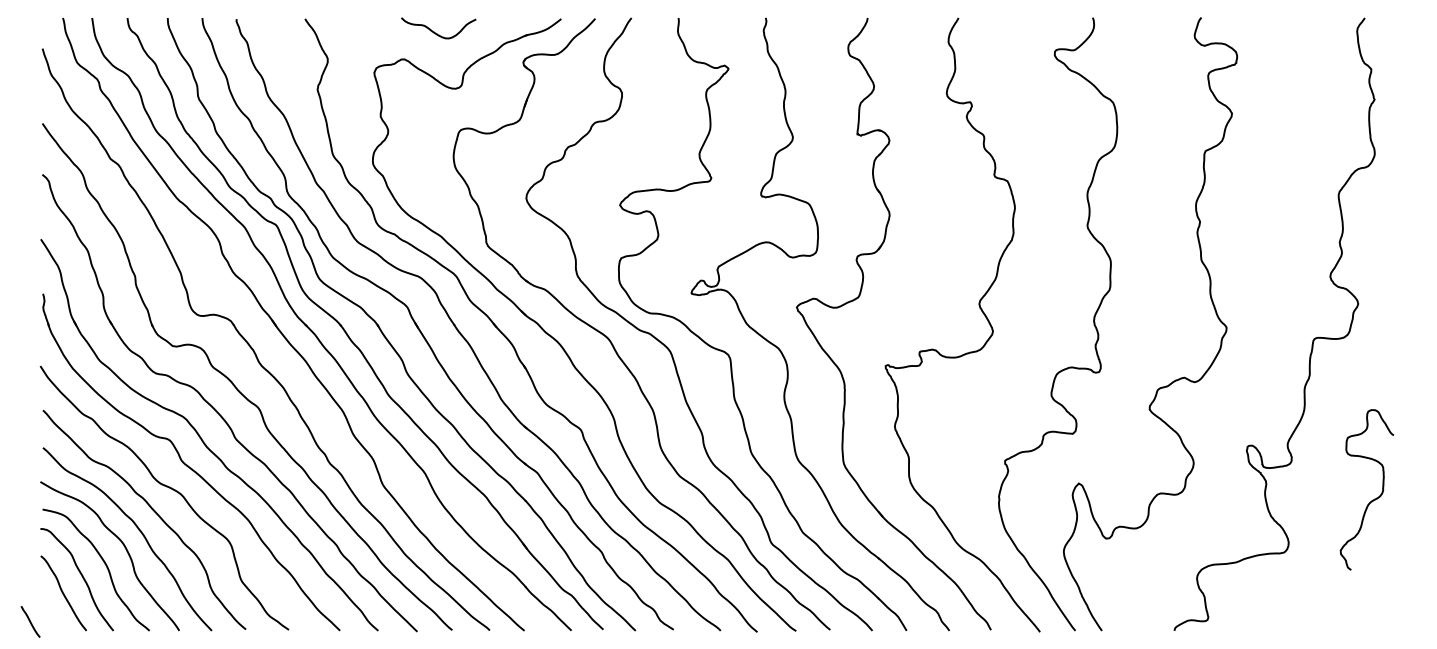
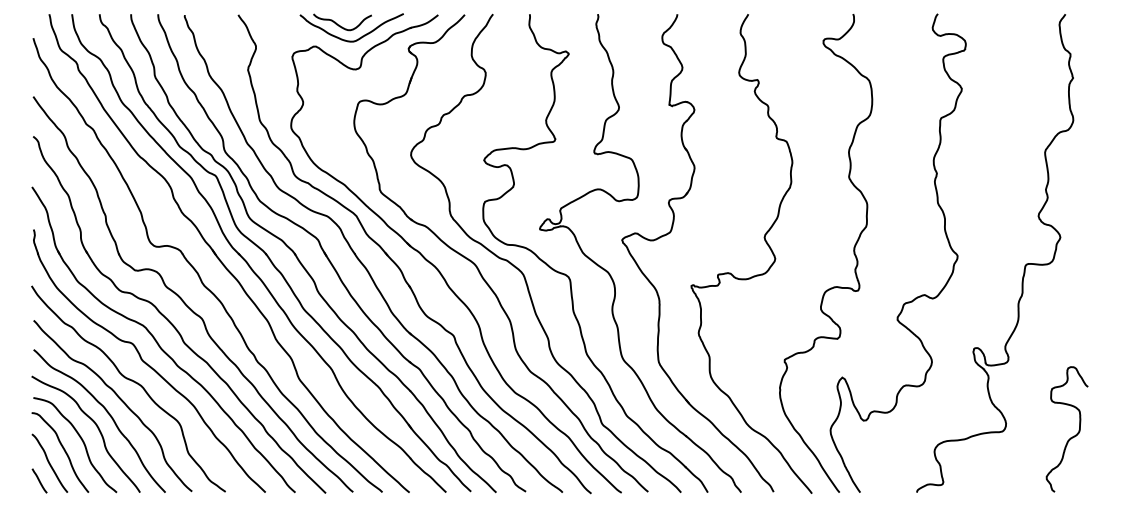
curve: (458, 49) -> (358, 38), added
curve: (1374, 498) -> (1073, 436), moved
line: (30, 621) -> (39, 480), moved

